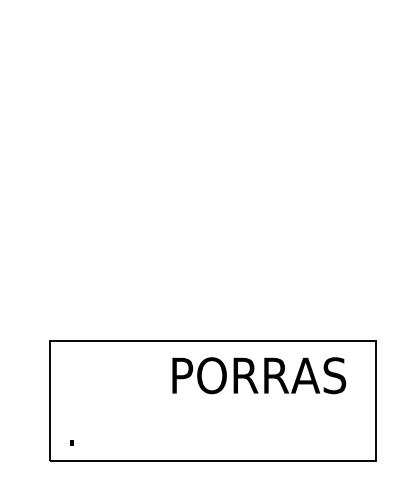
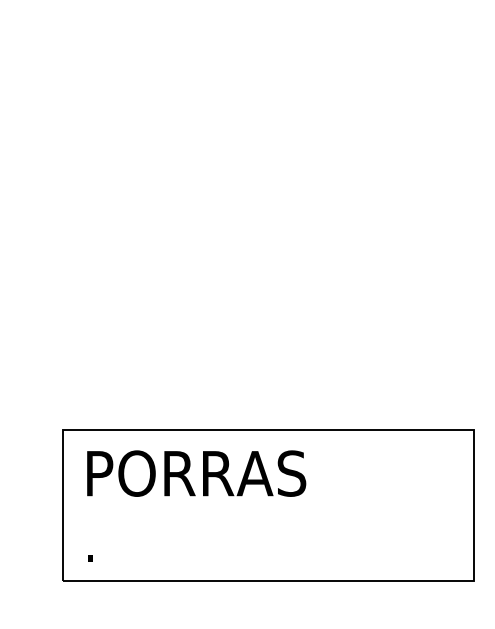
text: (259, 375) -> (196, 473), moved

